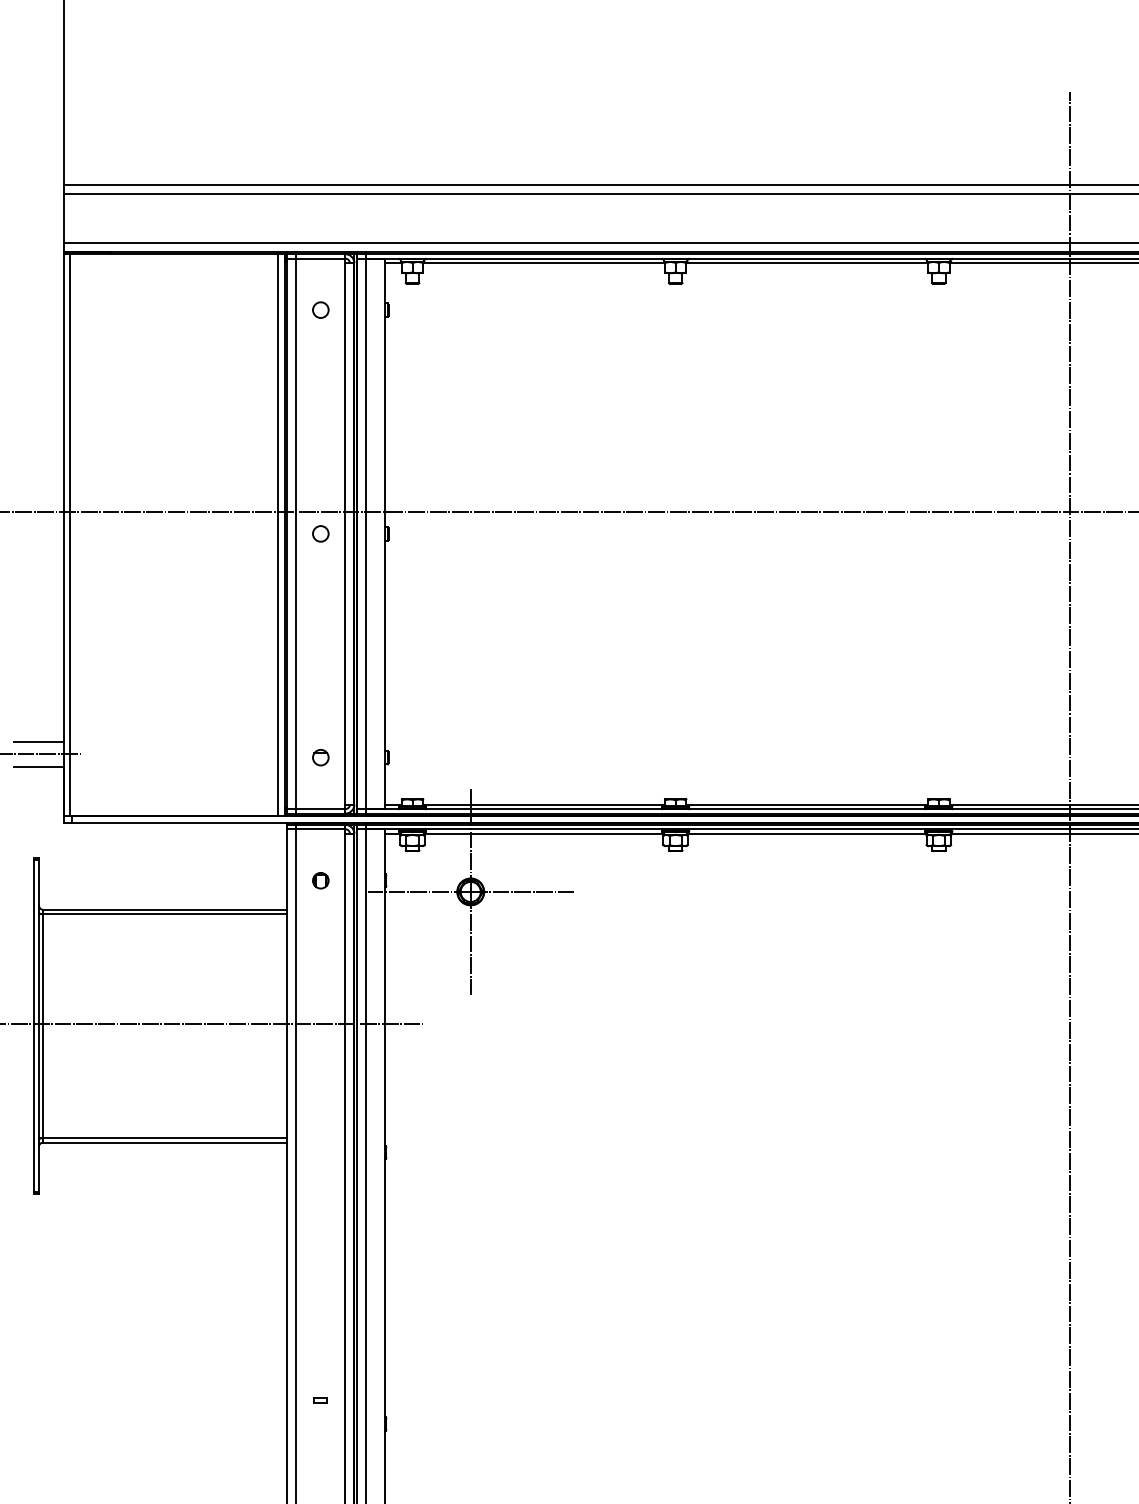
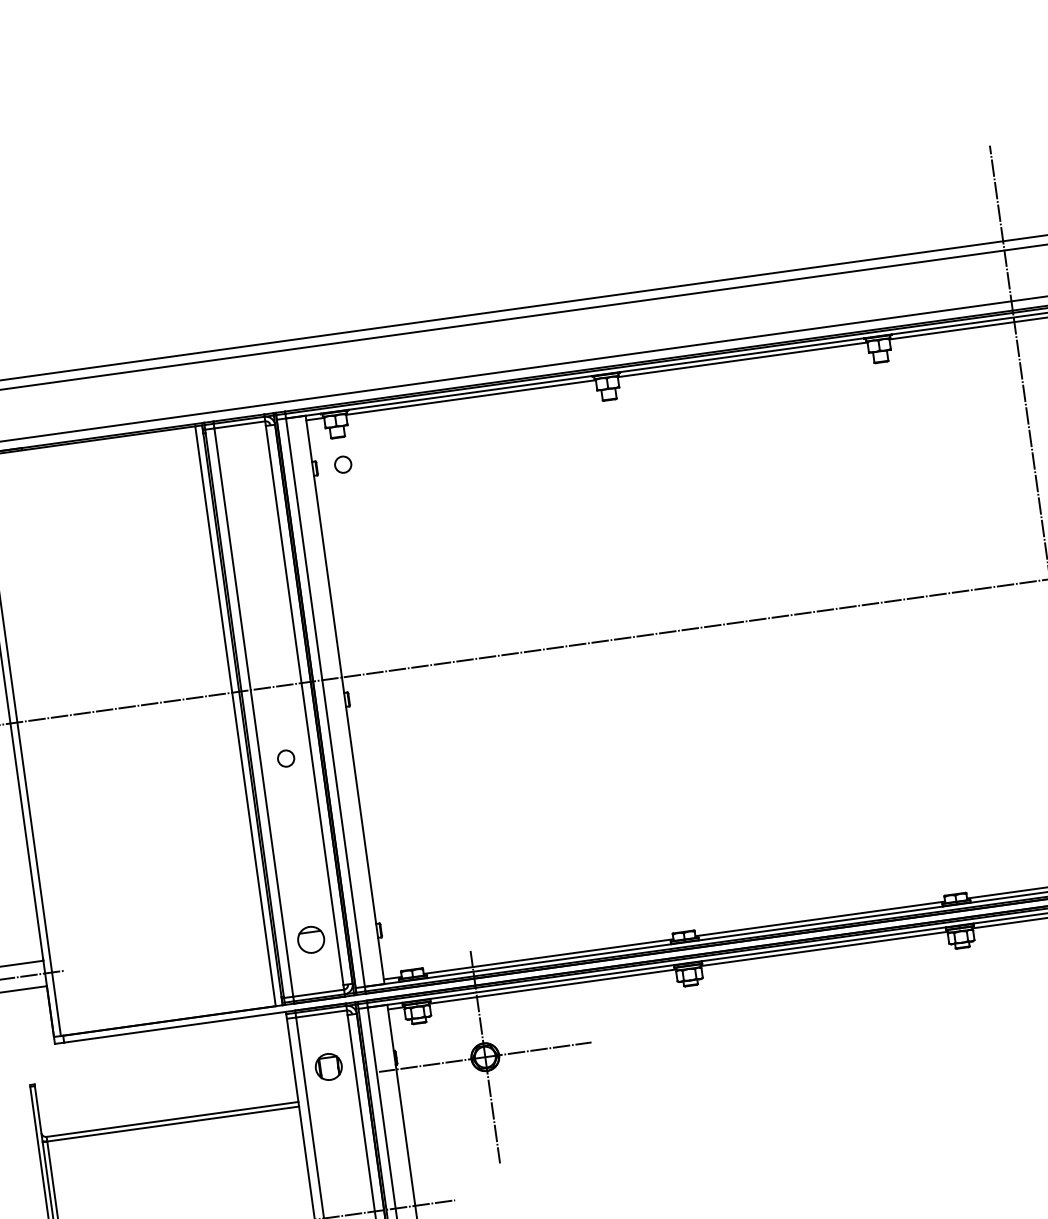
circle: (320, 309) -> (342, 464), moved
circle: (320, 533) -> (285, 758), moved
part: (320, 757) -> (310, 939), size x1.6
part: (320, 880) -> (328, 1066), size x1.6

